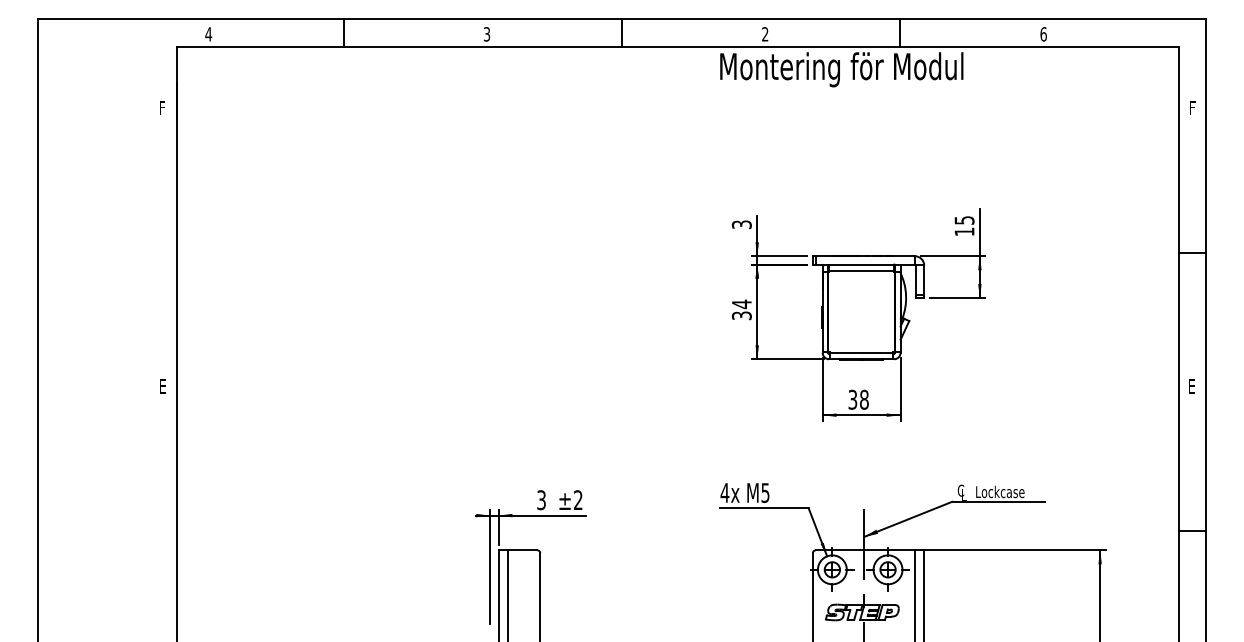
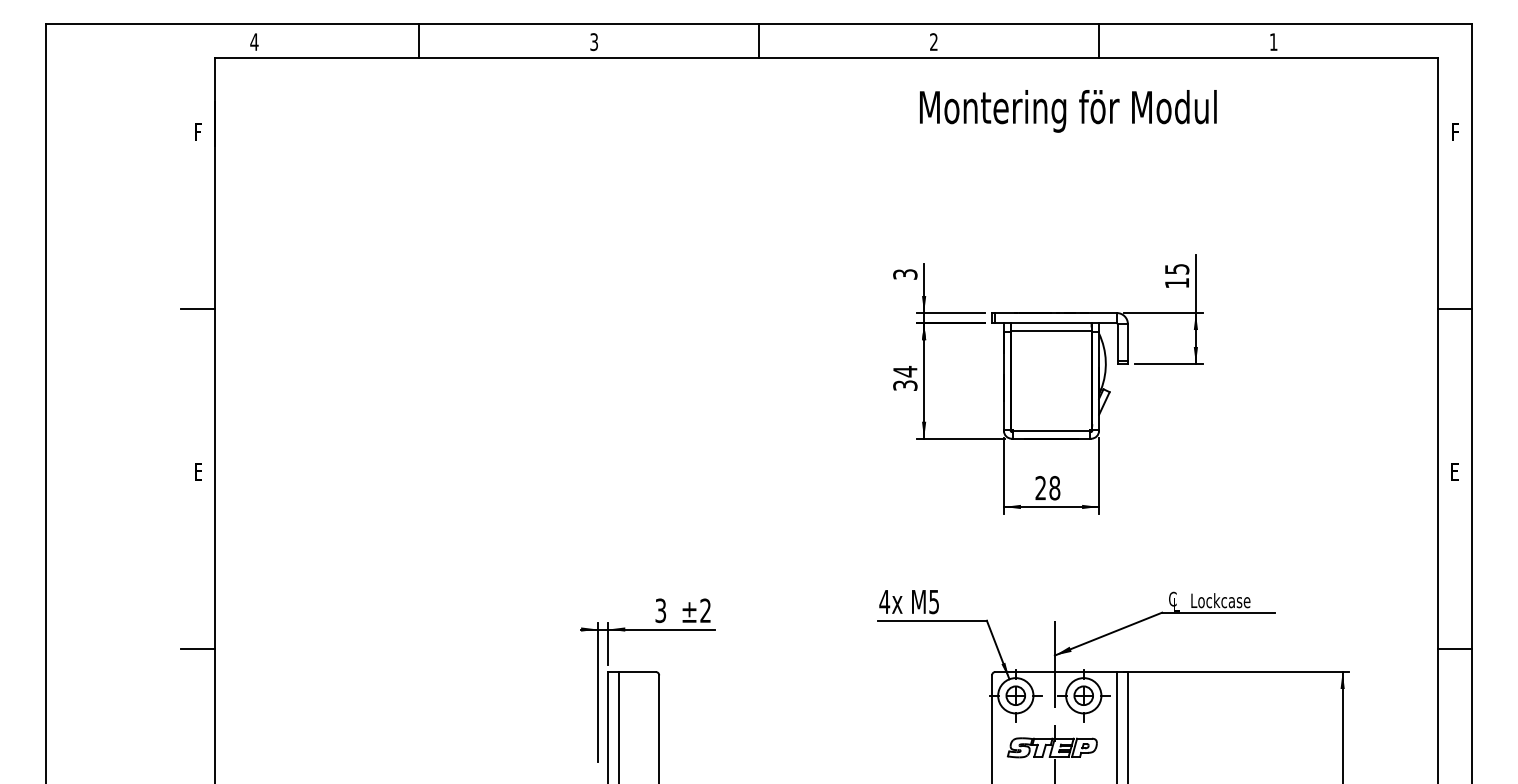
text: (1043, 33) -> (1273, 41), 6 -> 1
text: (841, 69) -> (1068, 111), moved
line: (162, 252) -> (198, 308), added
text: (852, 400) -> (1040, 488), 38 -> 28
line: (162, 531) -> (198, 648), added

